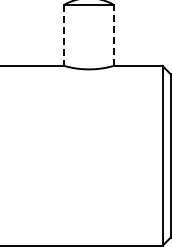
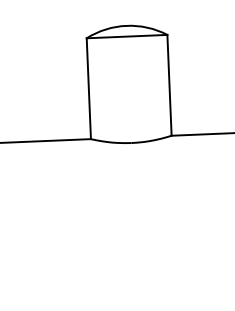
line: (64, 35) -> (88, 88), dashed -> solid
line: (113, 35) -> (169, 85), dashed -> solid

